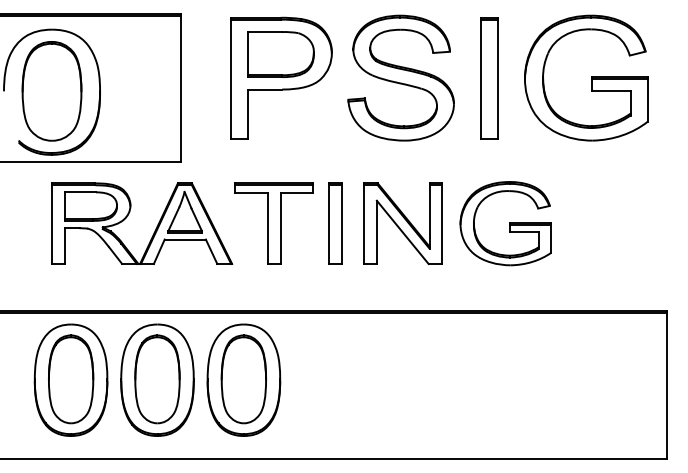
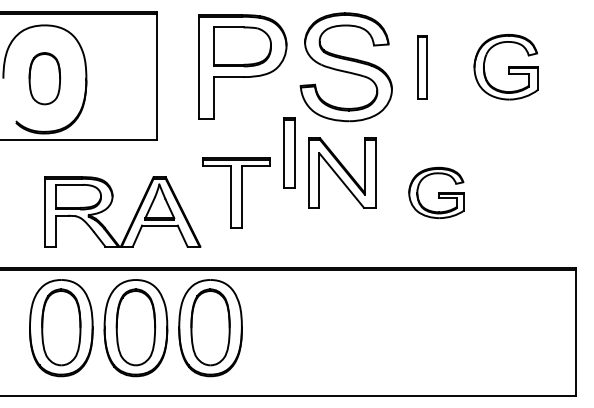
part: (586, 77) -> (506, 66), size x0.6
part: (489, 78) -> (422, 67), size x0.6
part: (51, 91) -> (44, 78), size x0.6
part: (335, 223) -> (289, 153), moved
part: (402, 223) -> (341, 172), moved
part: (505, 223) -> (436, 192), size x0.7
part: (154, 230) -> (133, 217), moved

